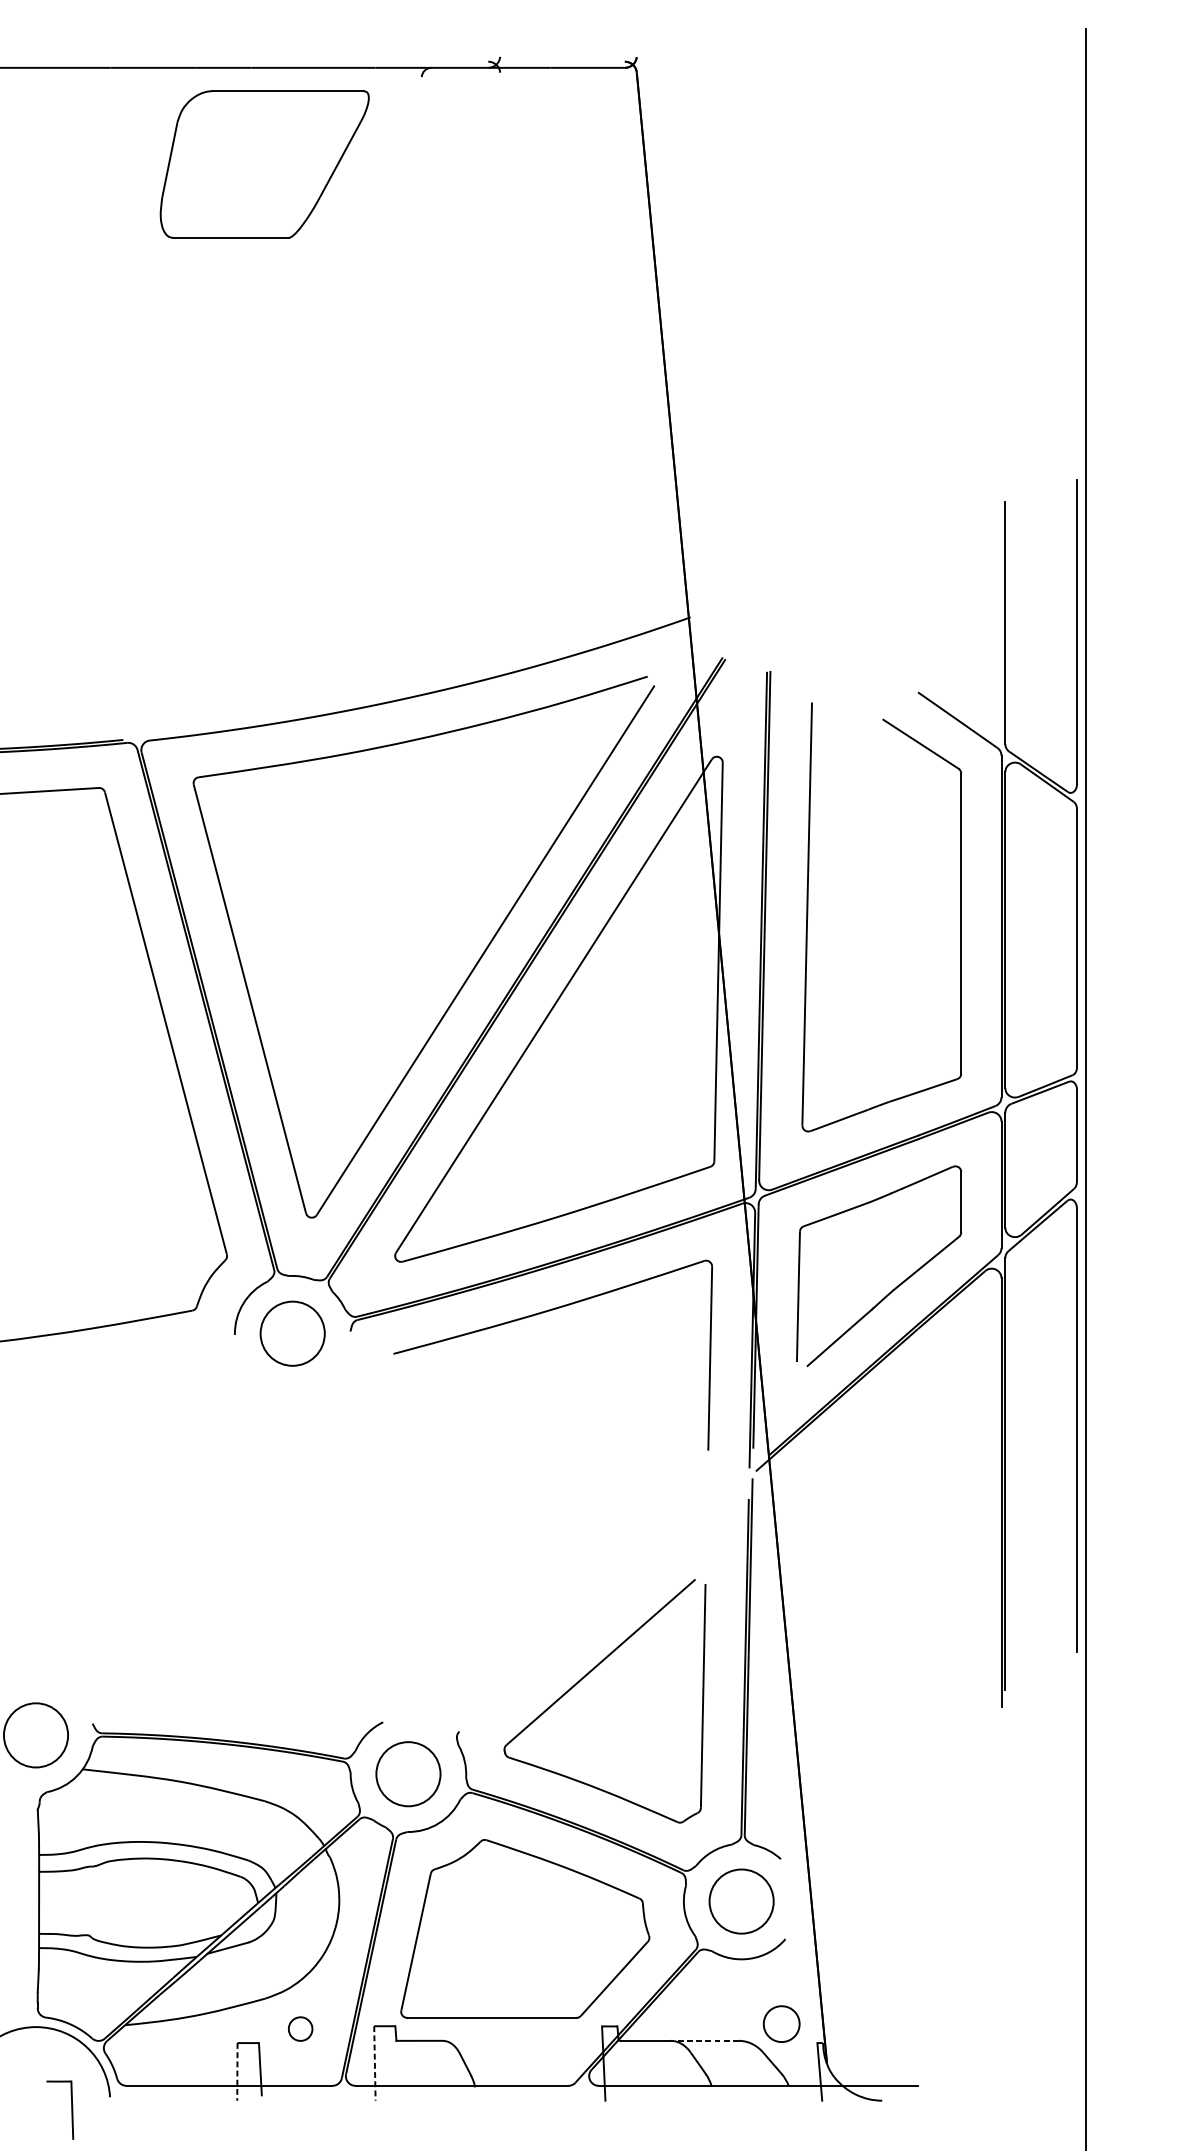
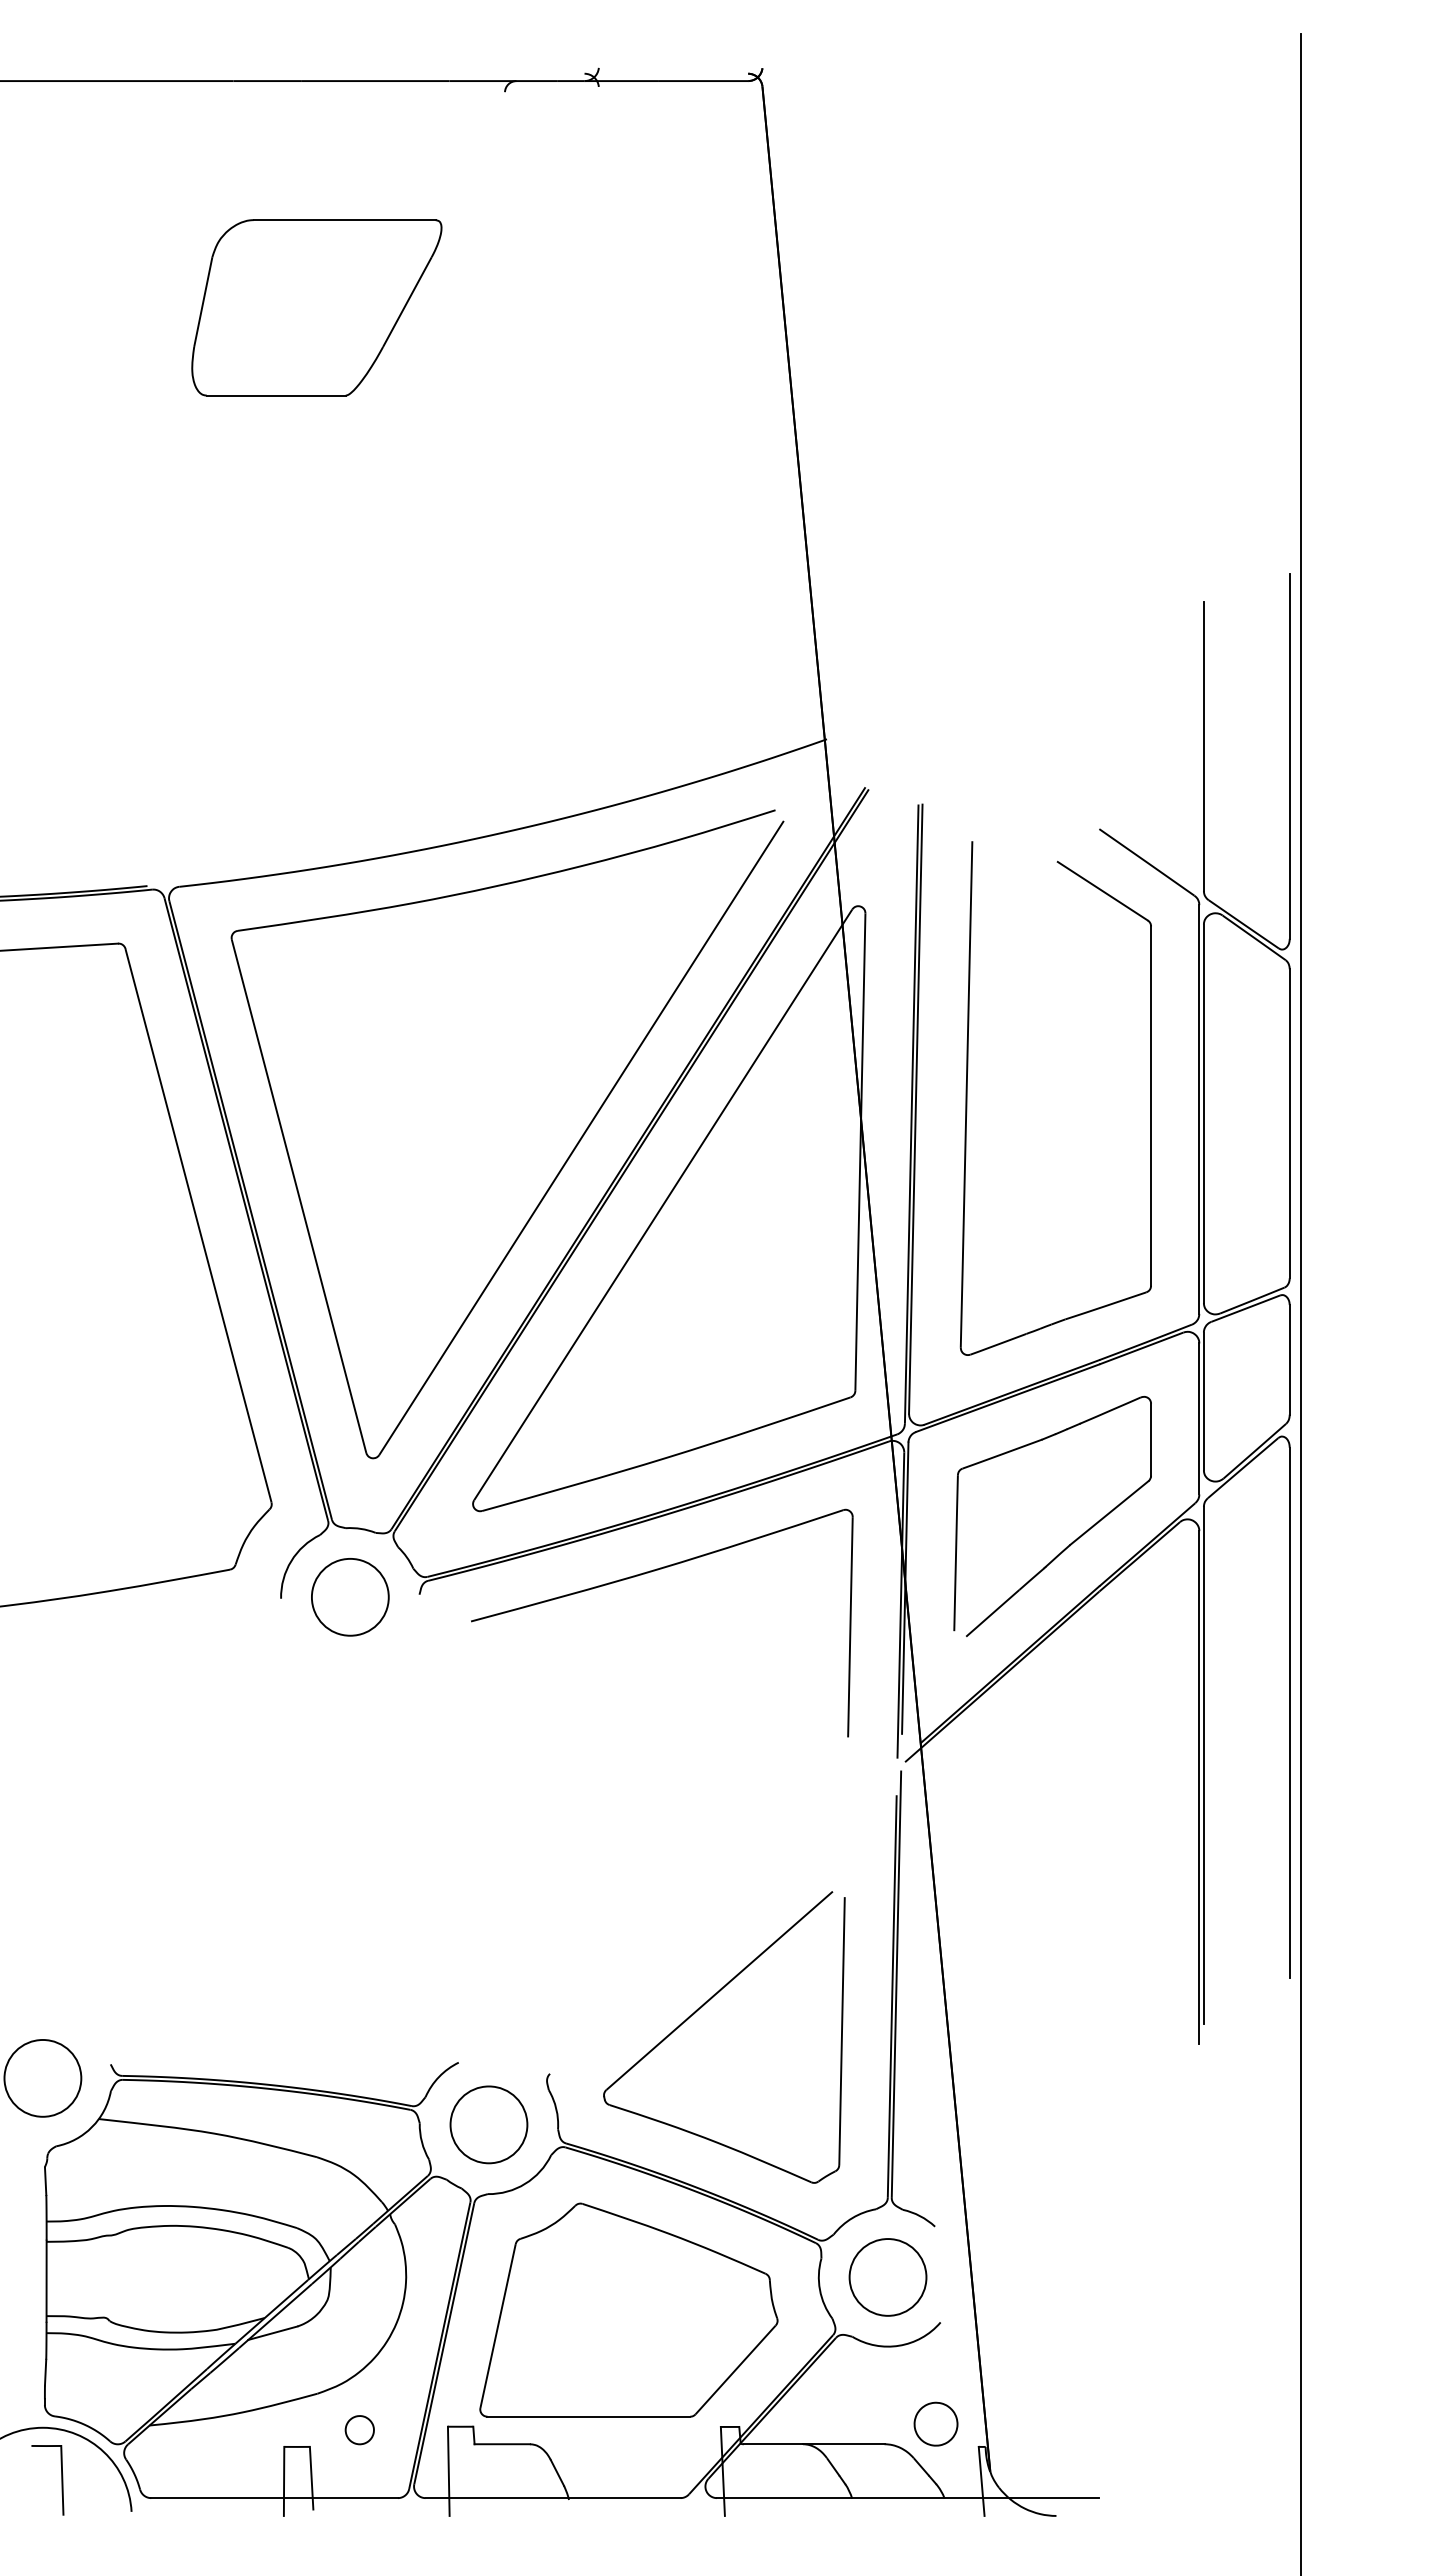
part: (264, 164) -> (316, 307), moved
line: (704, 2041) -> (843, 2444), dashed -> solid
line: (374, 2063) -> (448, 2471), dashed -> solid
line: (237, 2071) -> (284, 2481), dashed -> solid
part: (71, 2110) -> (61, 2480), moved

